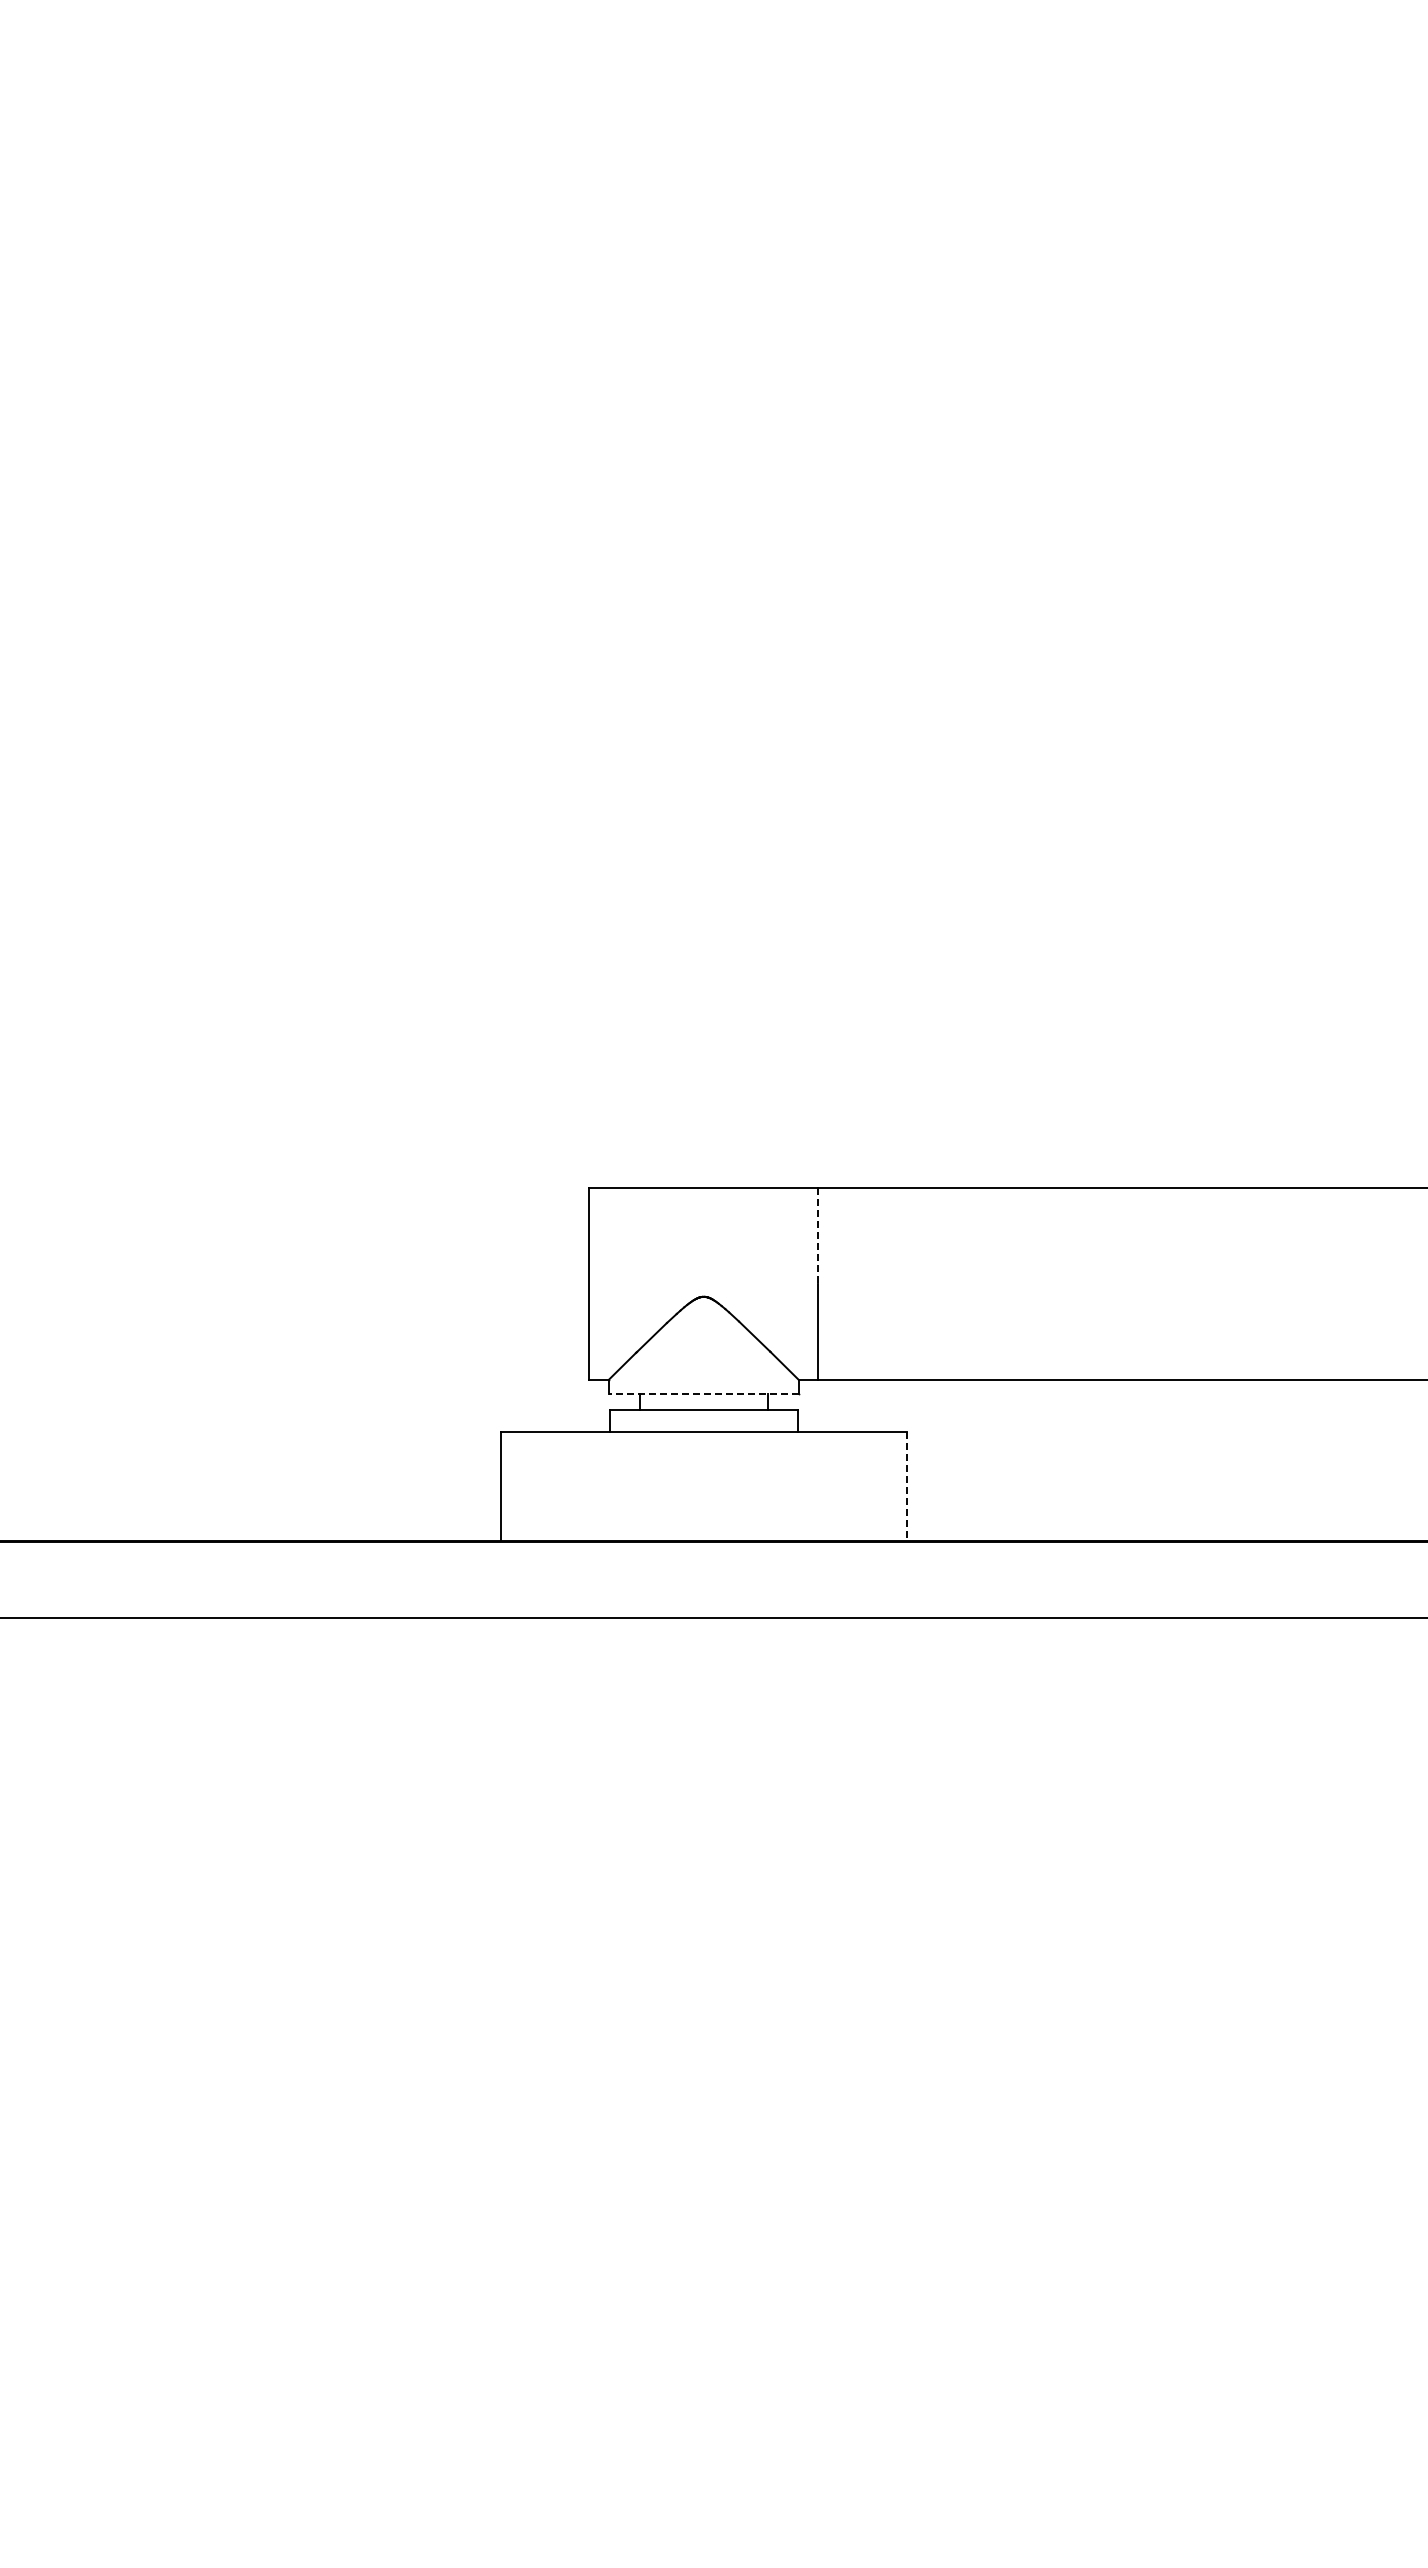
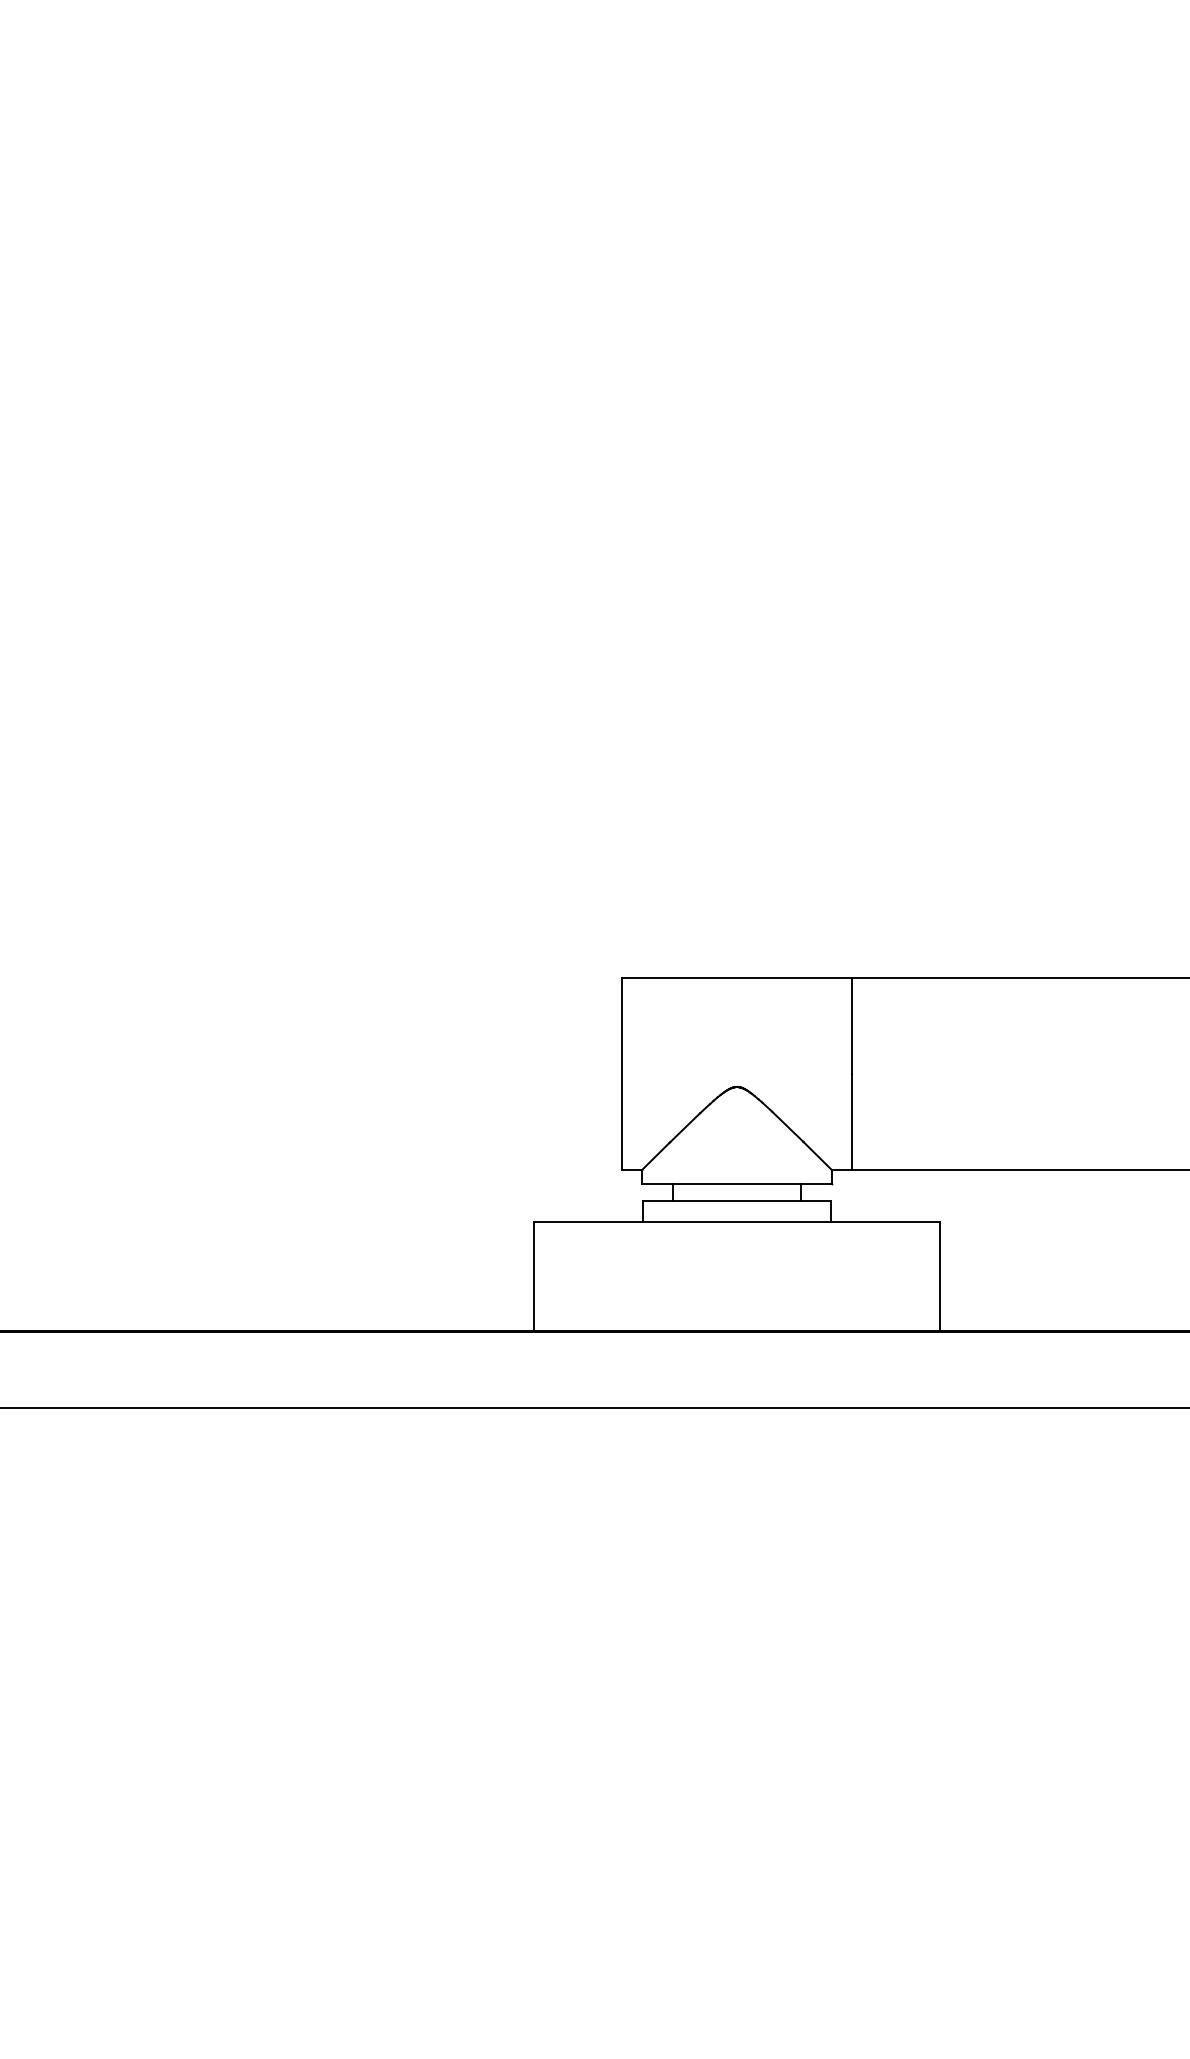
line: (818, 1236) -> (851, 1026), dashed -> solid
line: (703, 1393) -> (736, 1183), dashed -> solid
line: (906, 1486) -> (939, 1276), dashed -> solid

